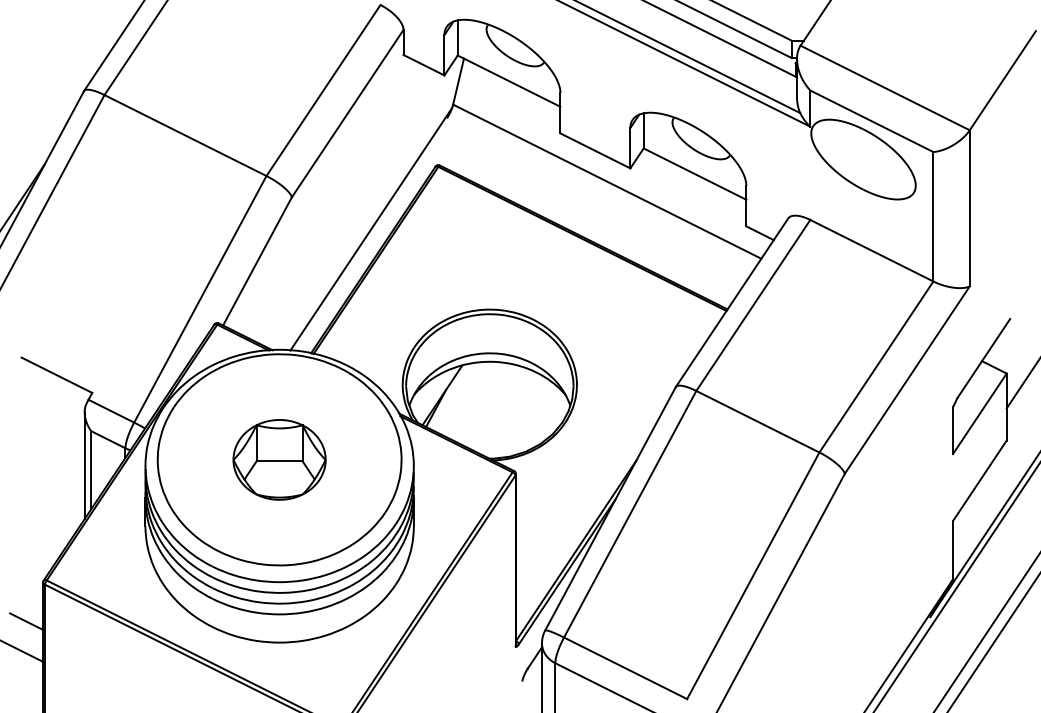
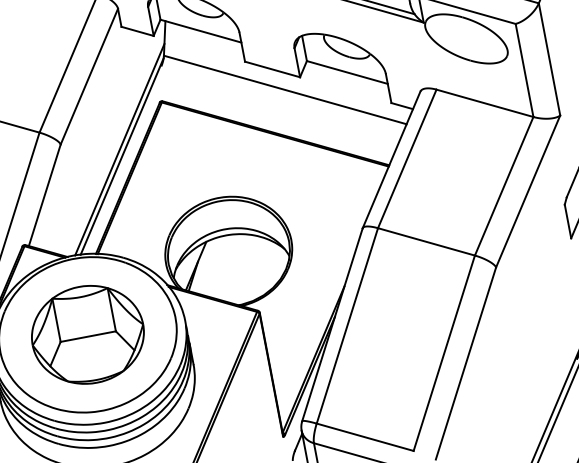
line: (369, 219) -> (119, 149), added
part: (279, 459) -> (87, 334), size x1.67

